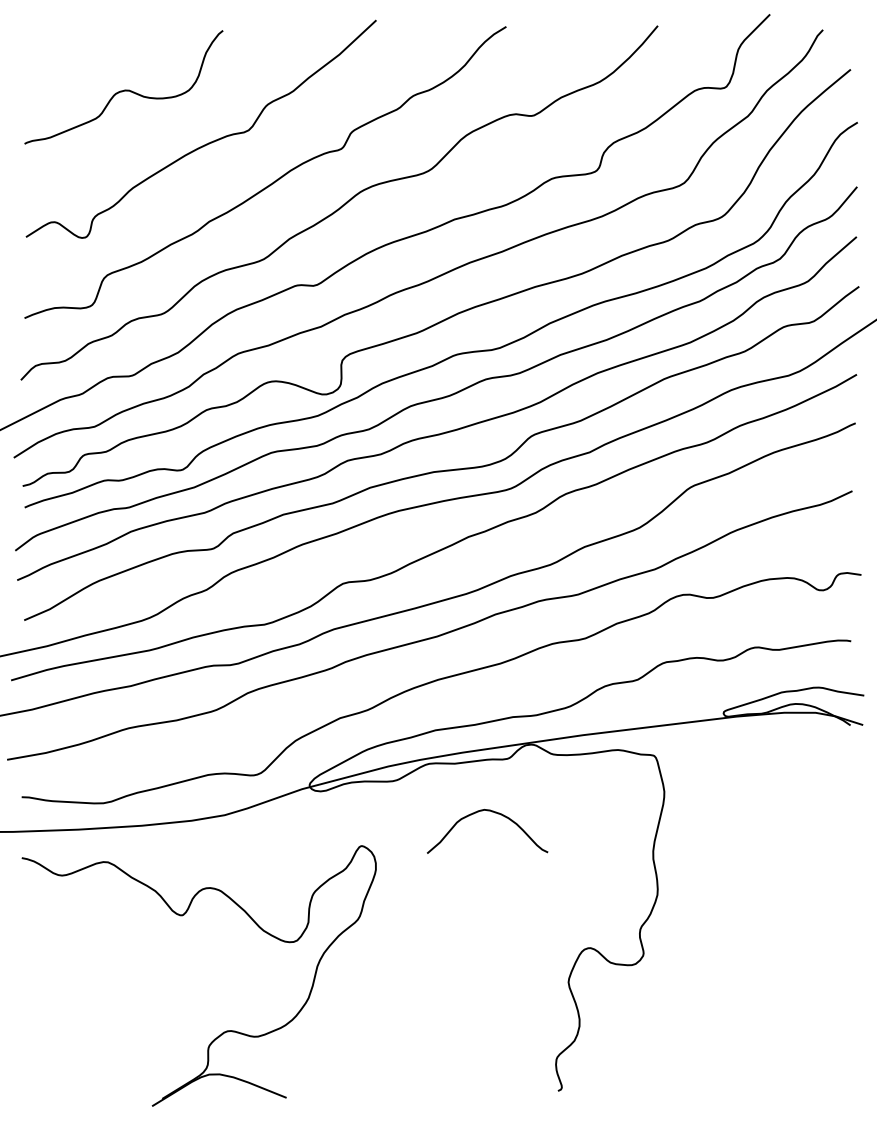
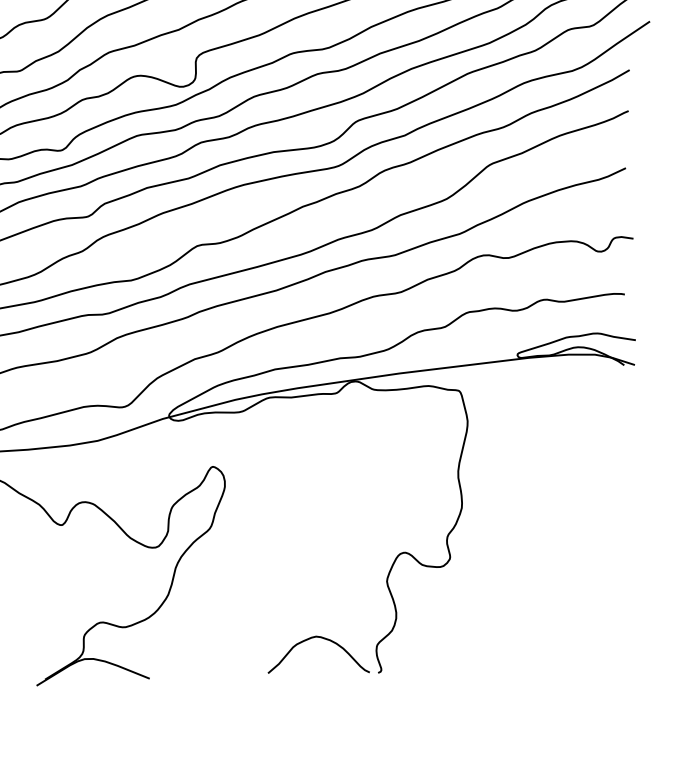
curve: (492, 812) -> (323, 638), moved

